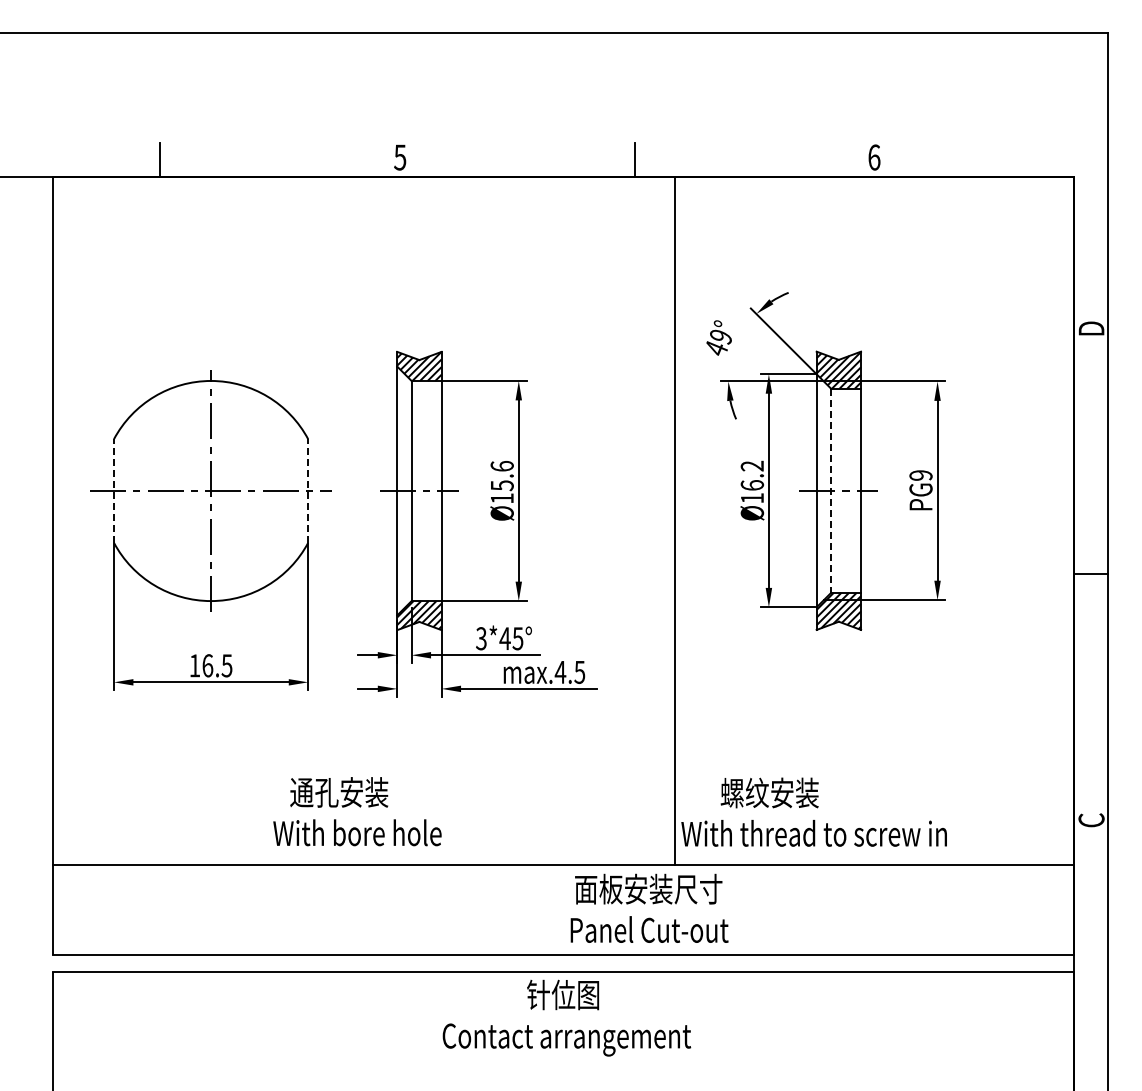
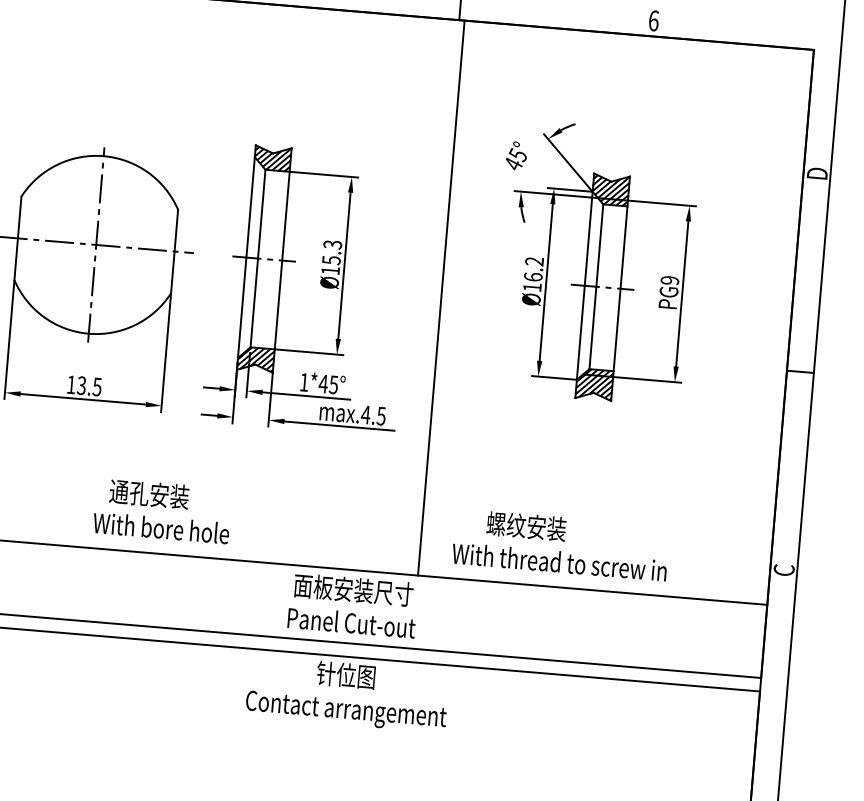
text: (720, 336) -> (517, 154), 49° -> 45°
text: (501, 466) -> (332, 244), Ø15.6 -> Ø15.3
line: (114, 491) -> (18, 238), dashed -> solid
line: (308, 491) -> (174, 251), dashed -> solid
line: (831, 491) -> (596, 287), dashed -> solid
line: (675, 520) -> (441, 297), moved
text: (481, 638) -> (304, 382), 3*45° -> 1*45°
text: (207, 665) -> (81, 385), 16.5 -> 13.5
text: (357, 811) -> (162, 510), moved
text: (649, 907) -> (353, 604), moved

